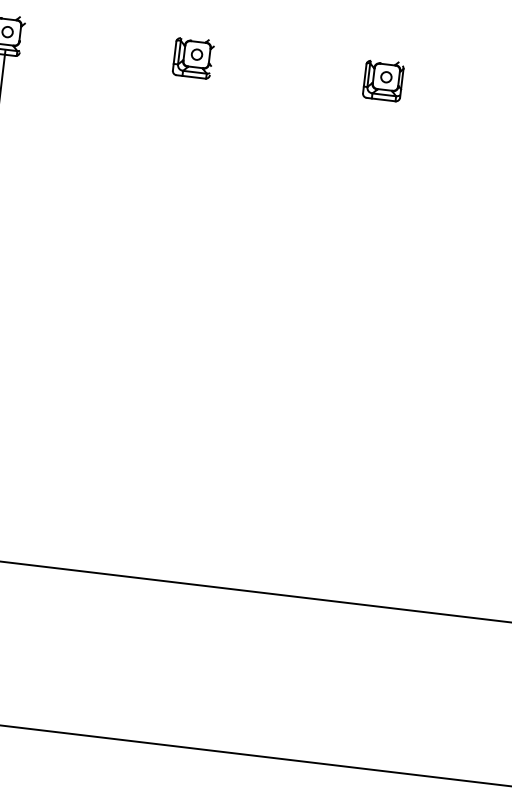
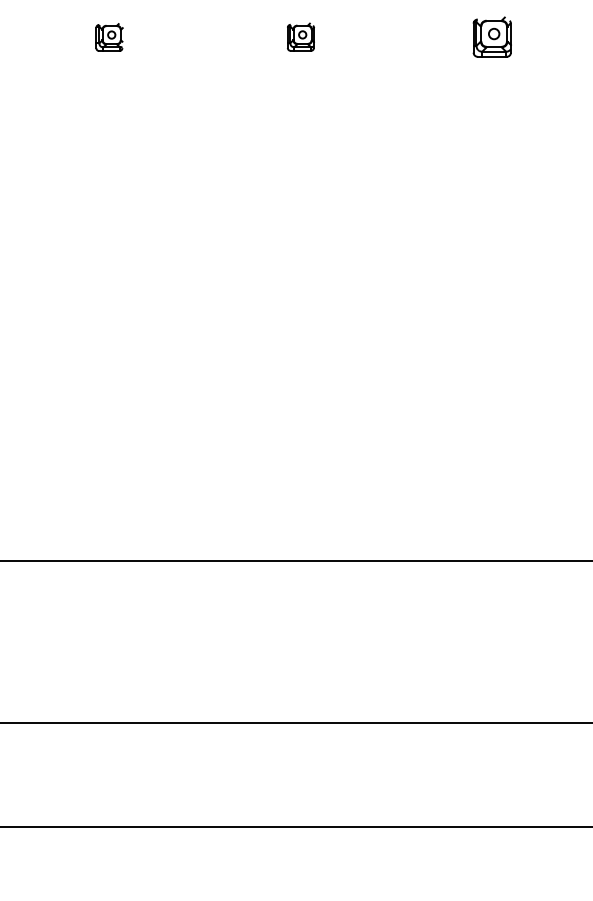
part: (193, 57) -> (109, 37), size x0.7
part: (383, 79) -> (300, 36), size x0.7

